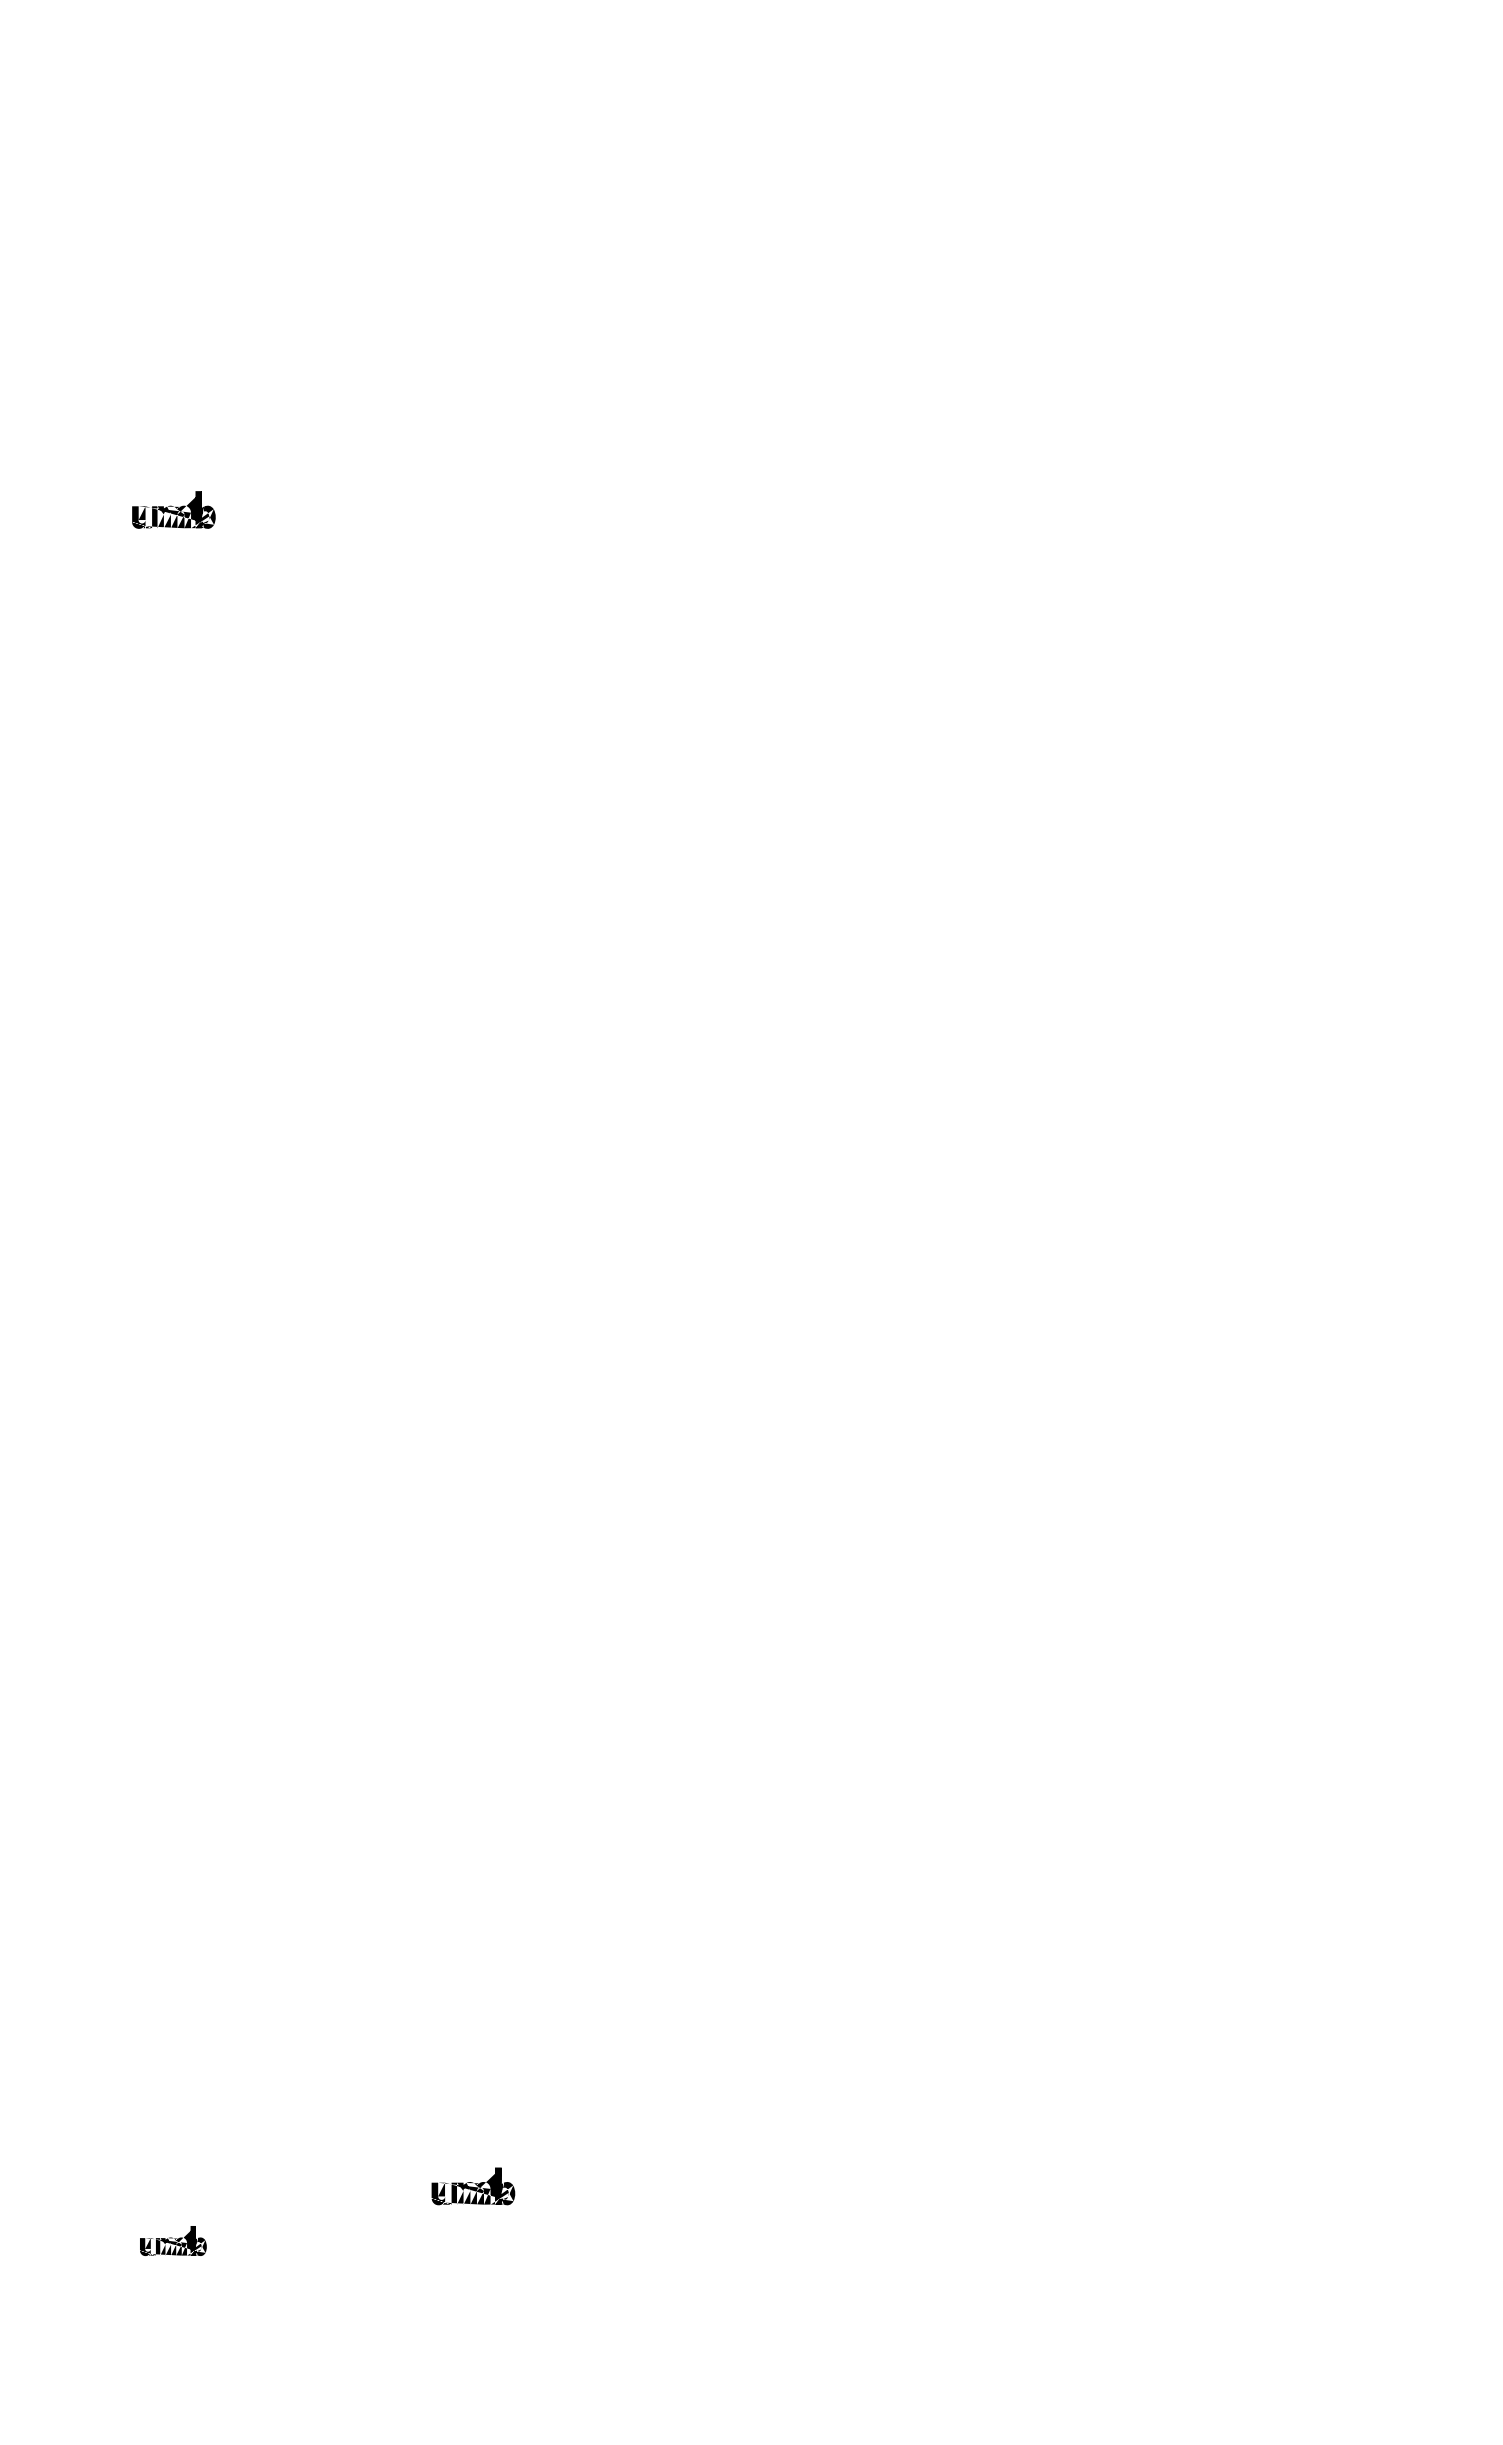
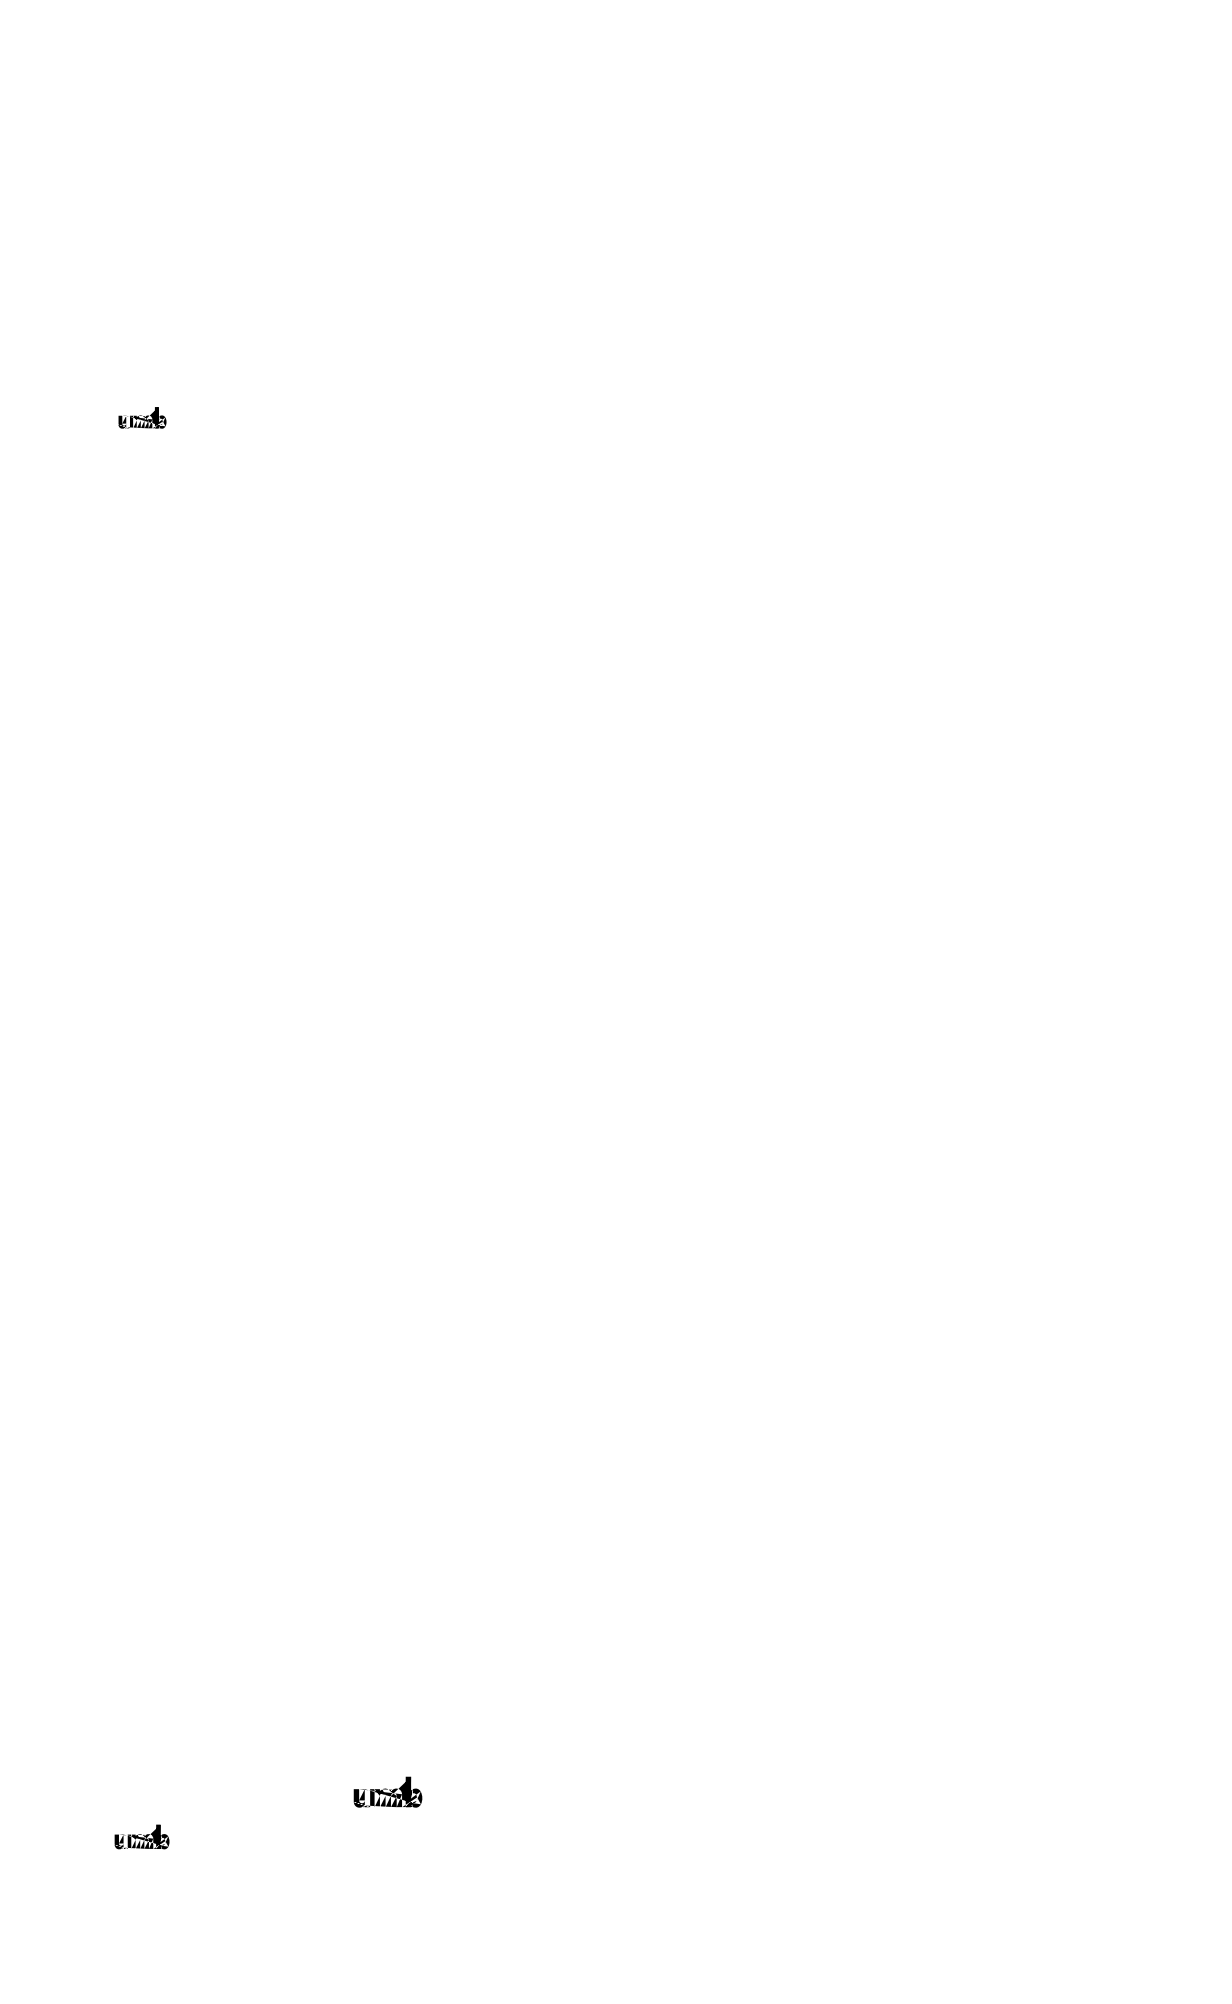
part: (173, 509) -> (142, 417), size x0.7

